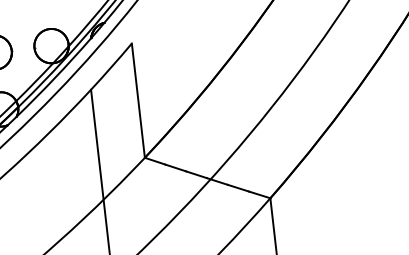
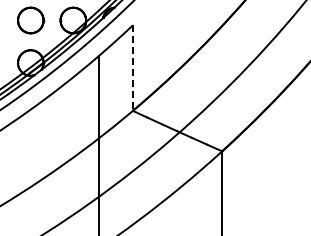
line: (137, 101) -> (132, 68), solid -> dashed

